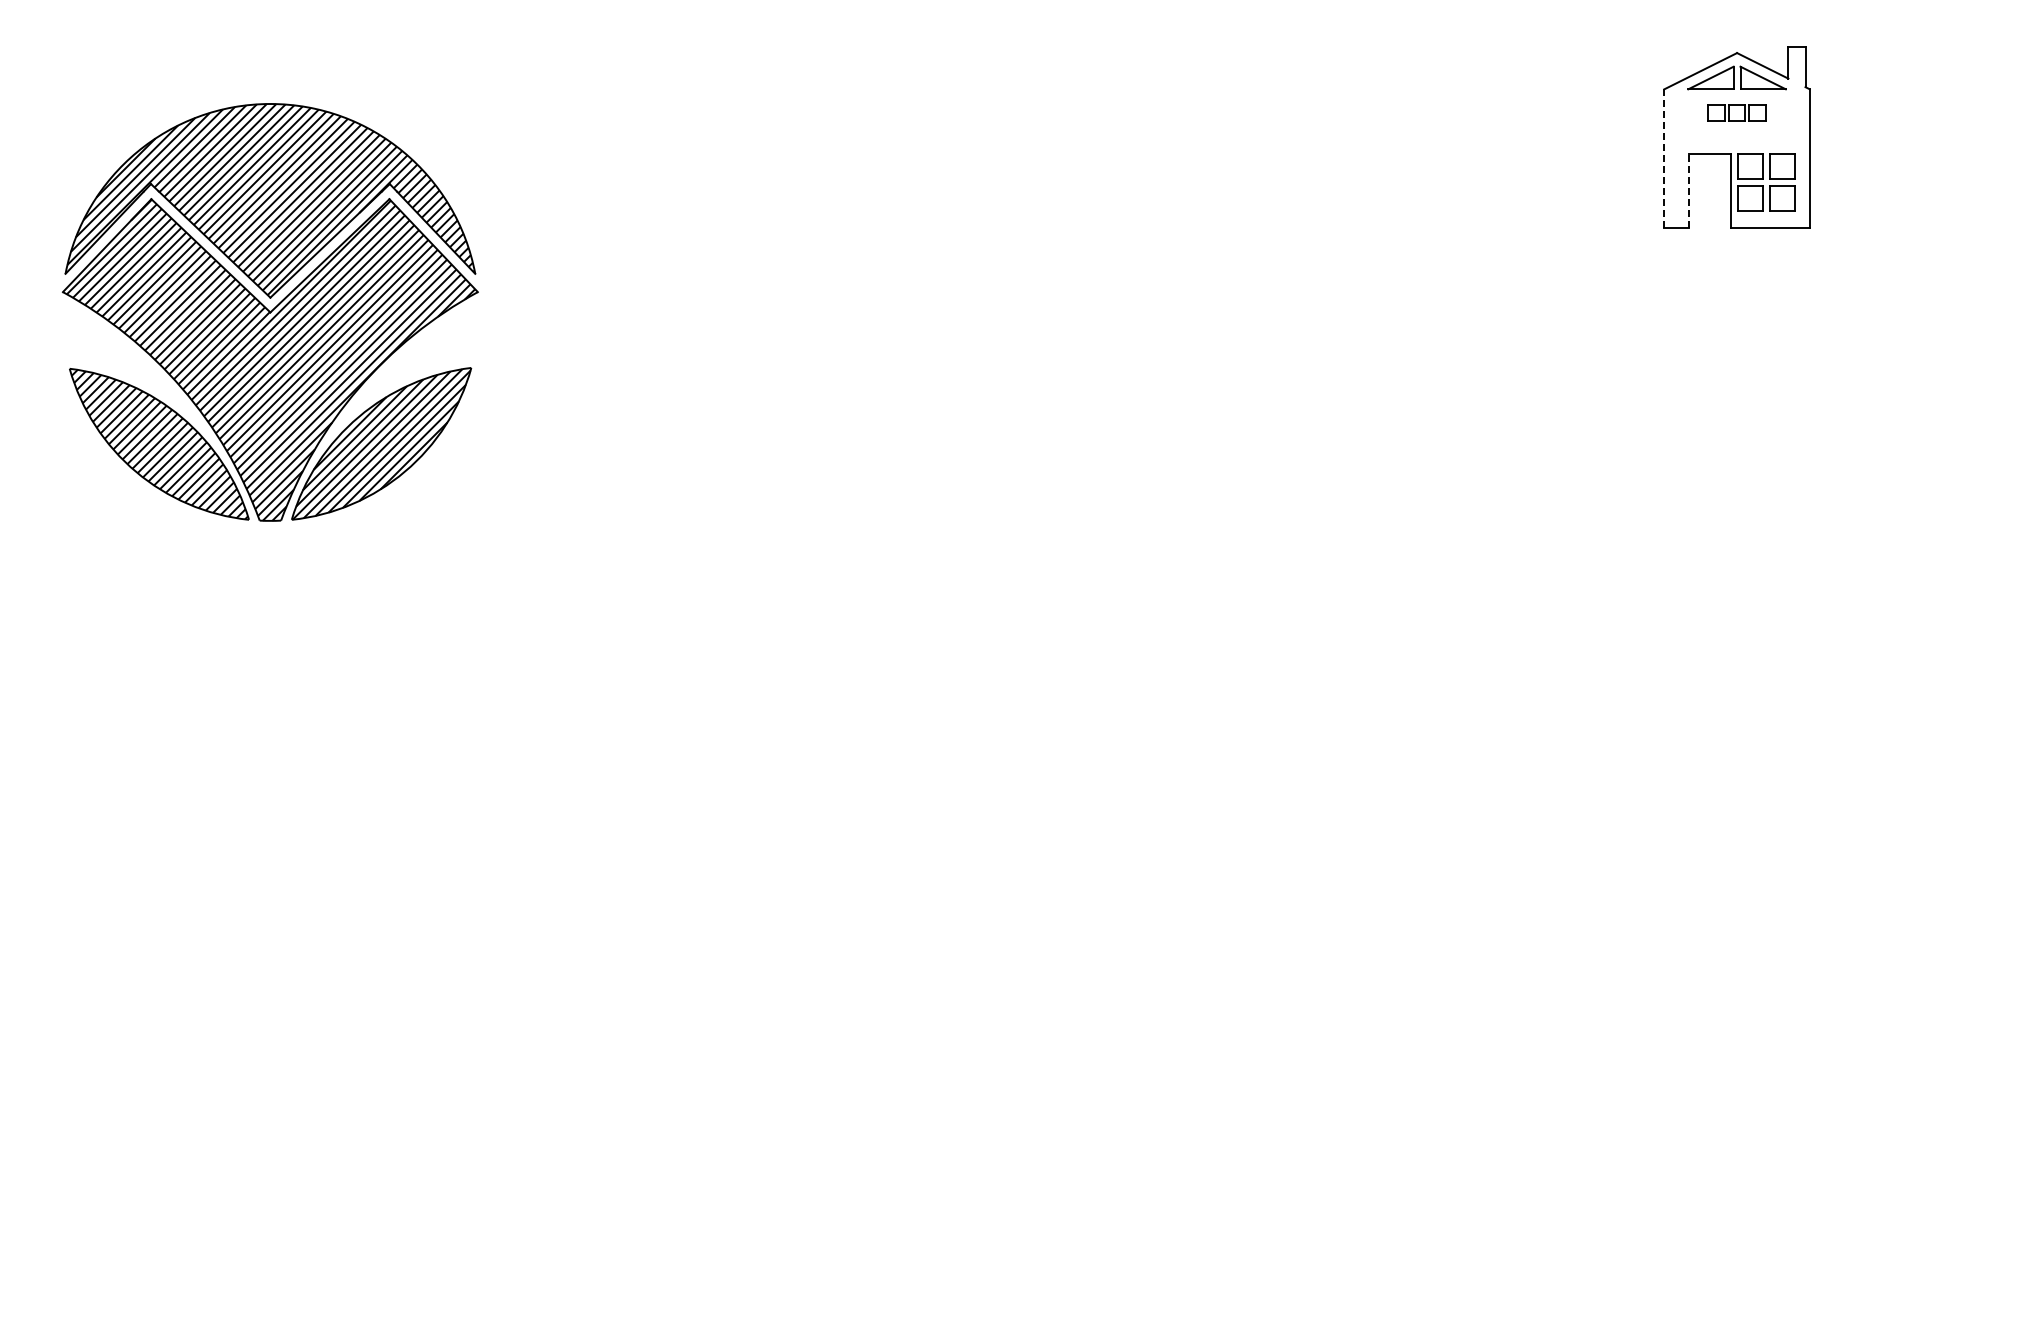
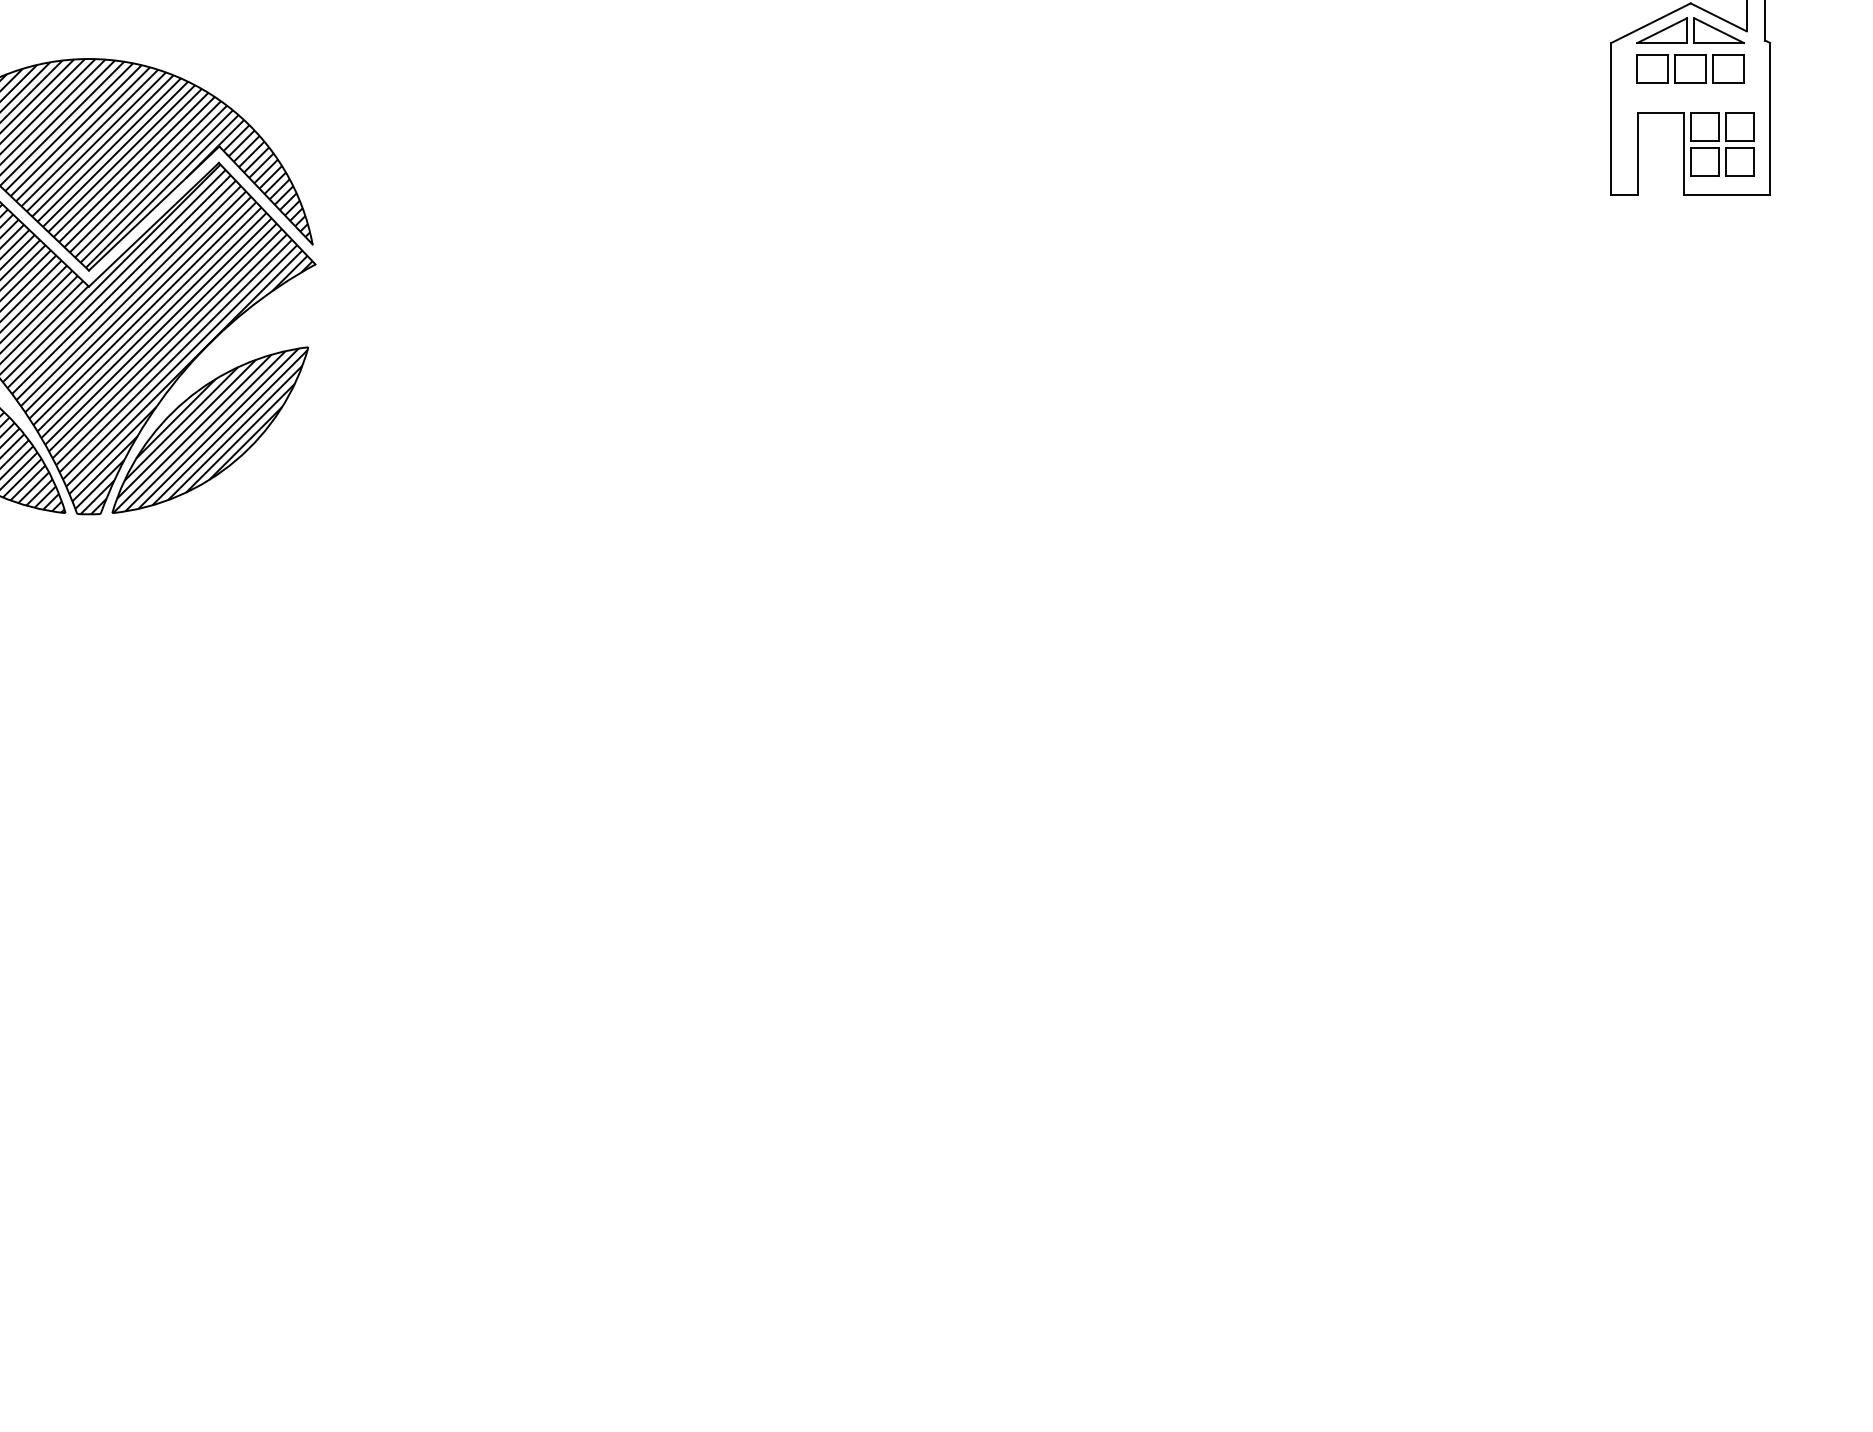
part: (1736, 112) -> (1690, 68), size x1.67
line: (1664, 158) -> (1611, 118), dashed -> solid
line: (1688, 190) -> (1637, 153), dashed -> solid

